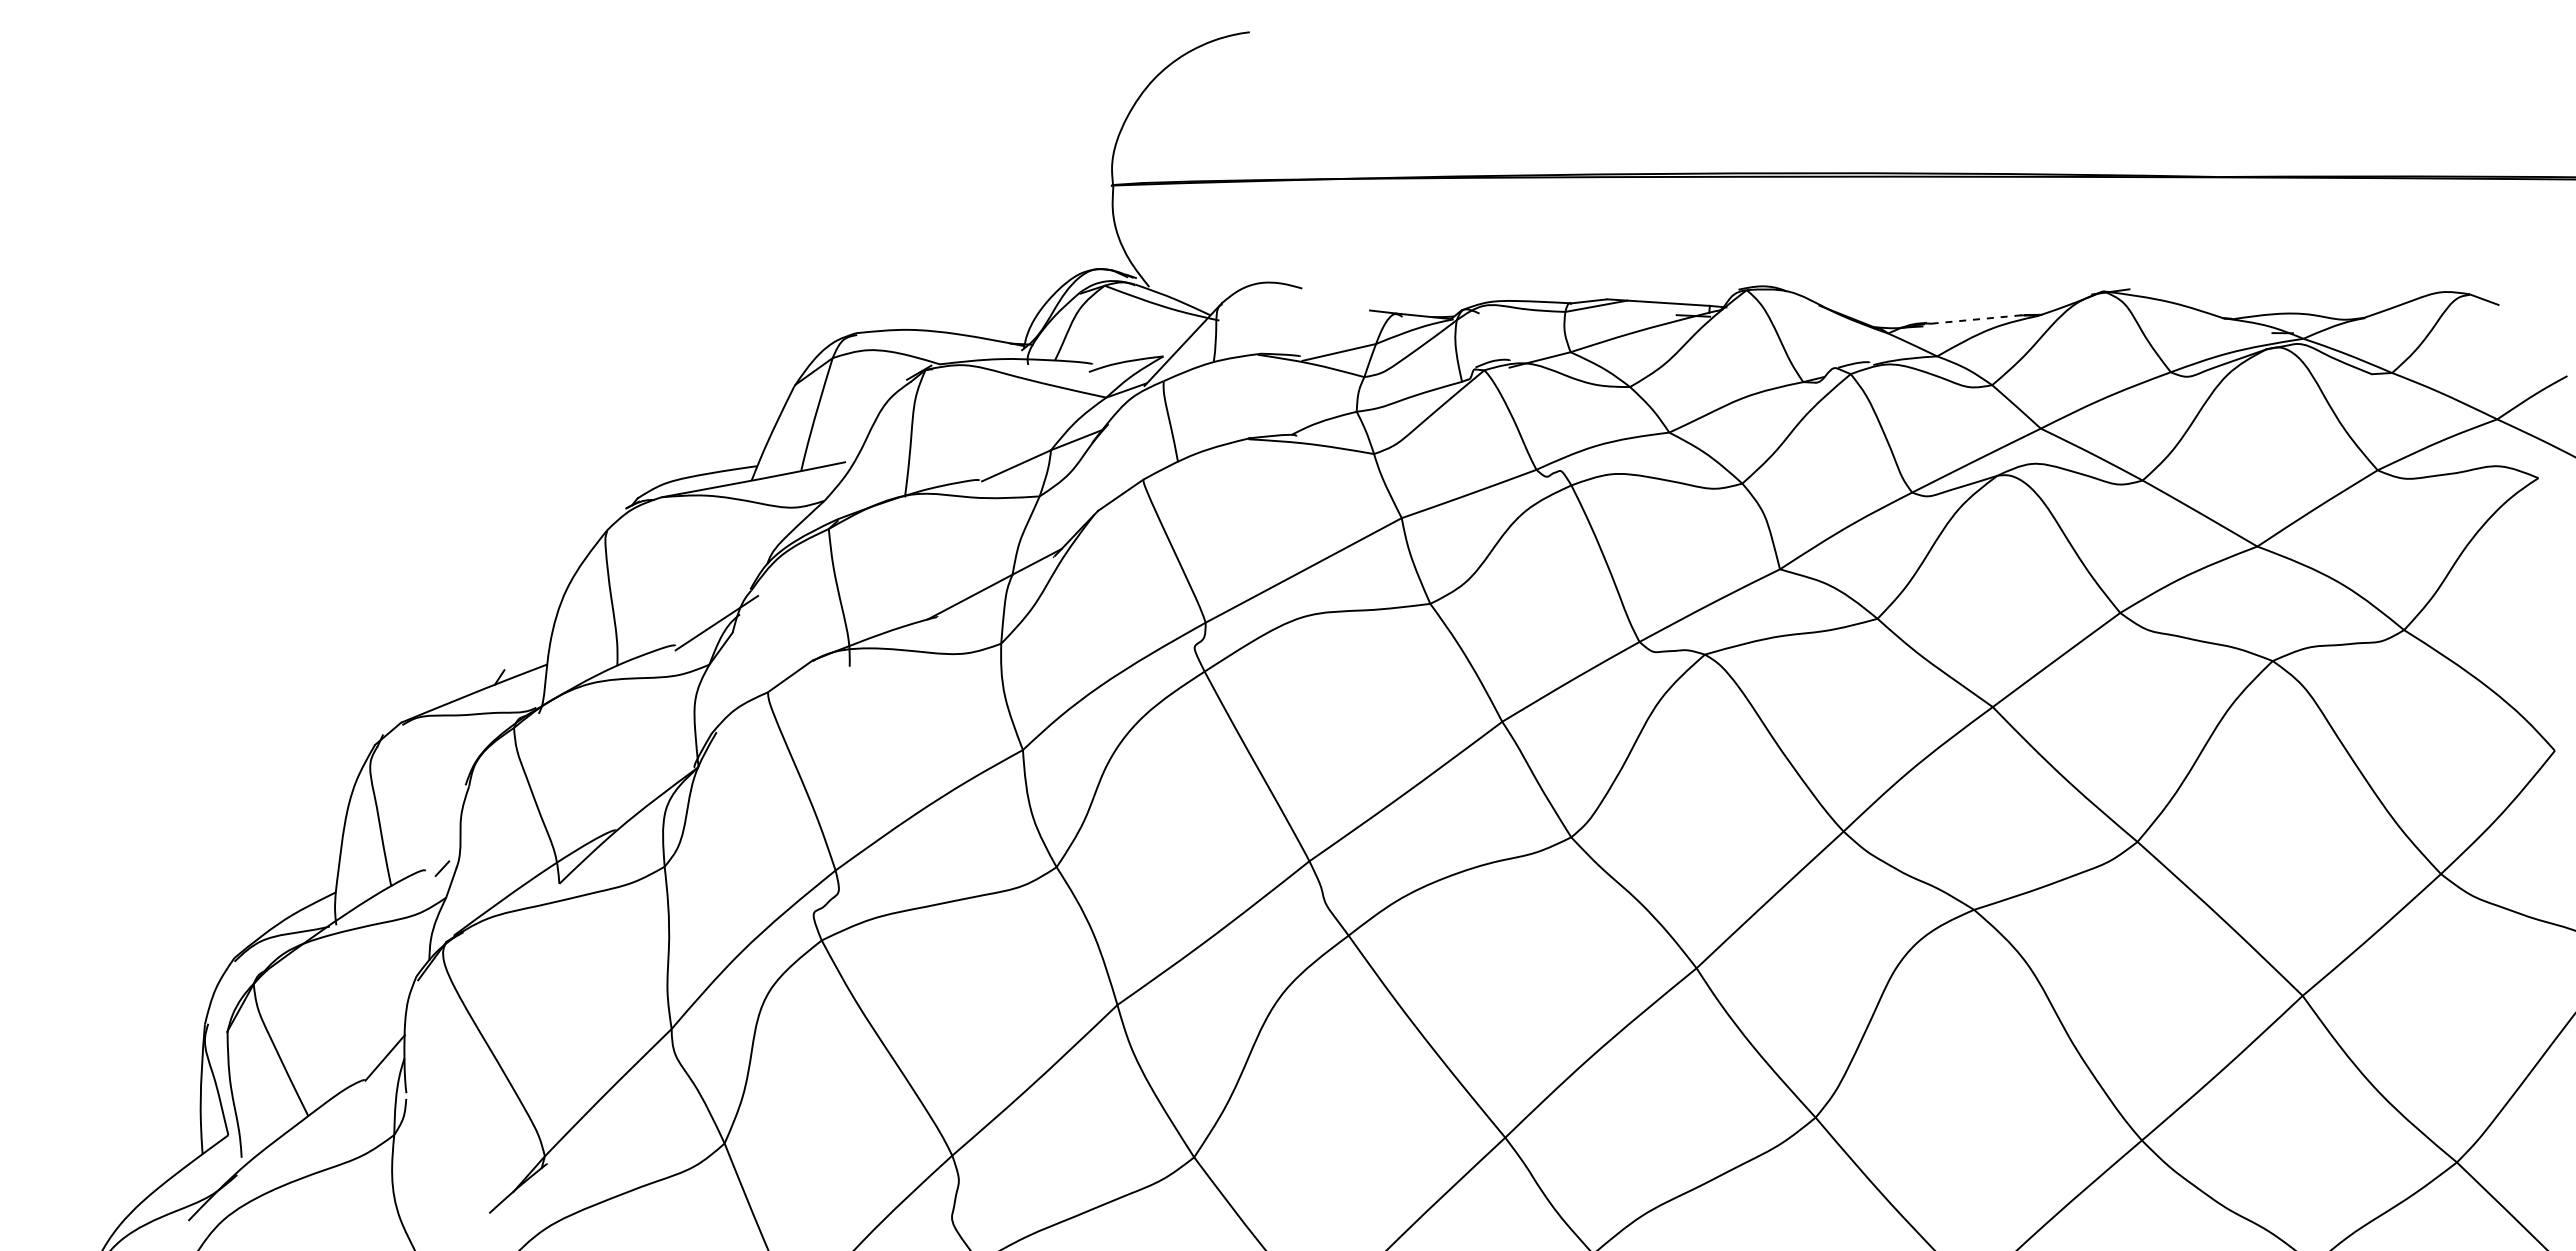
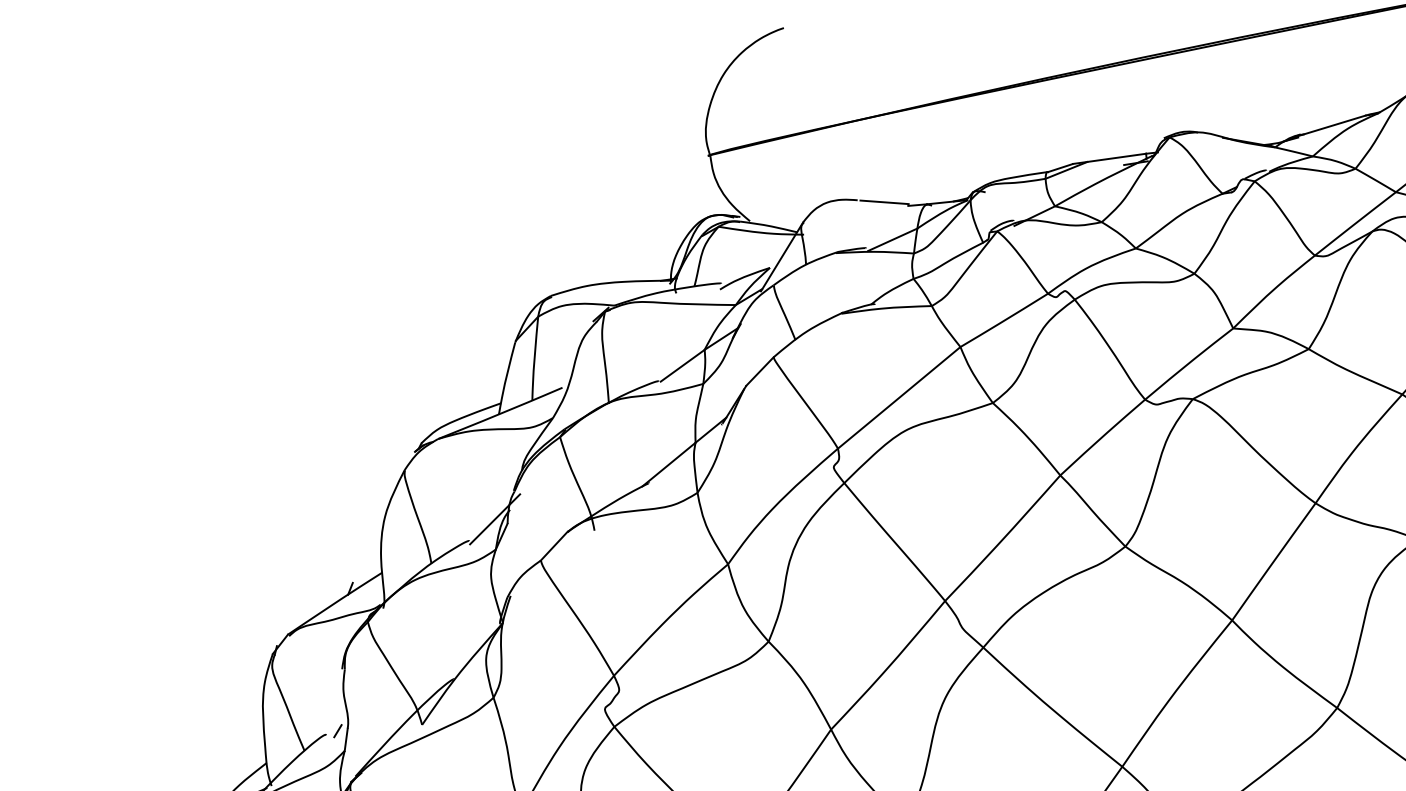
line: (1338, 298) -> (884, 202), added
line: (1969, 320) -> (1330, 126), dashed -> solid

